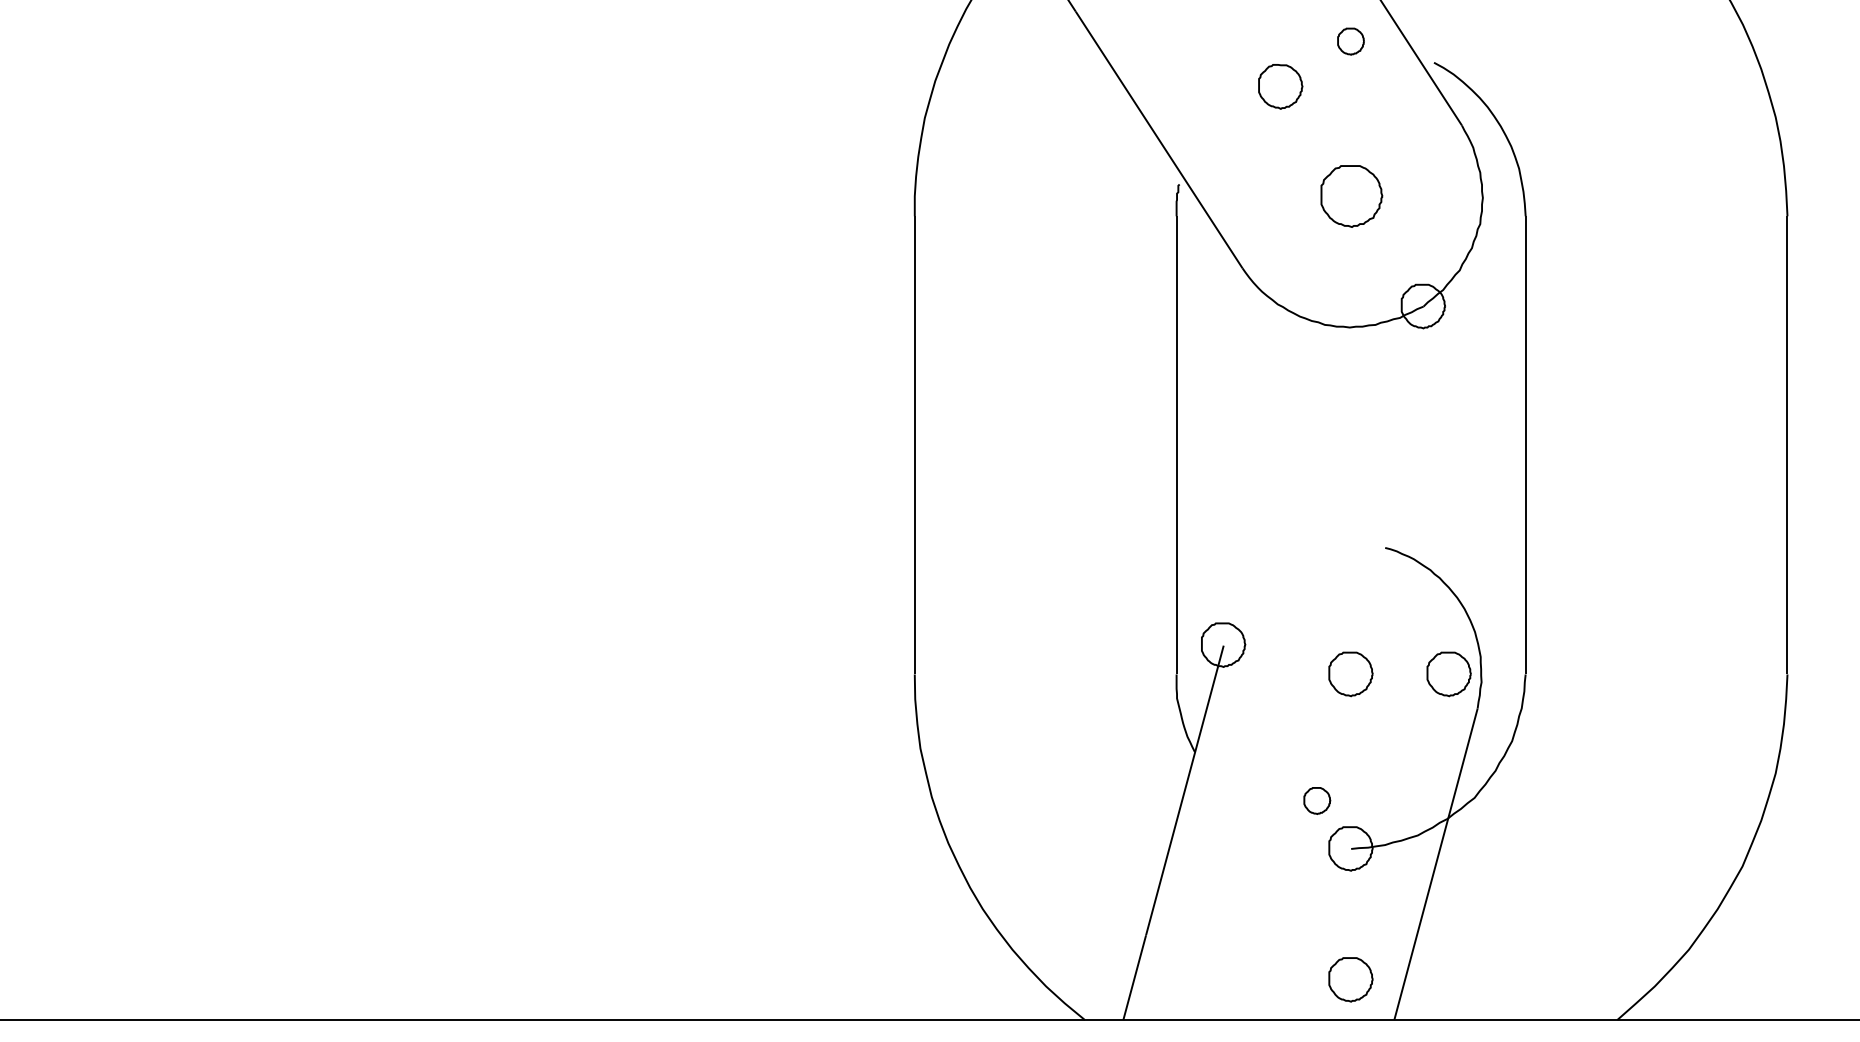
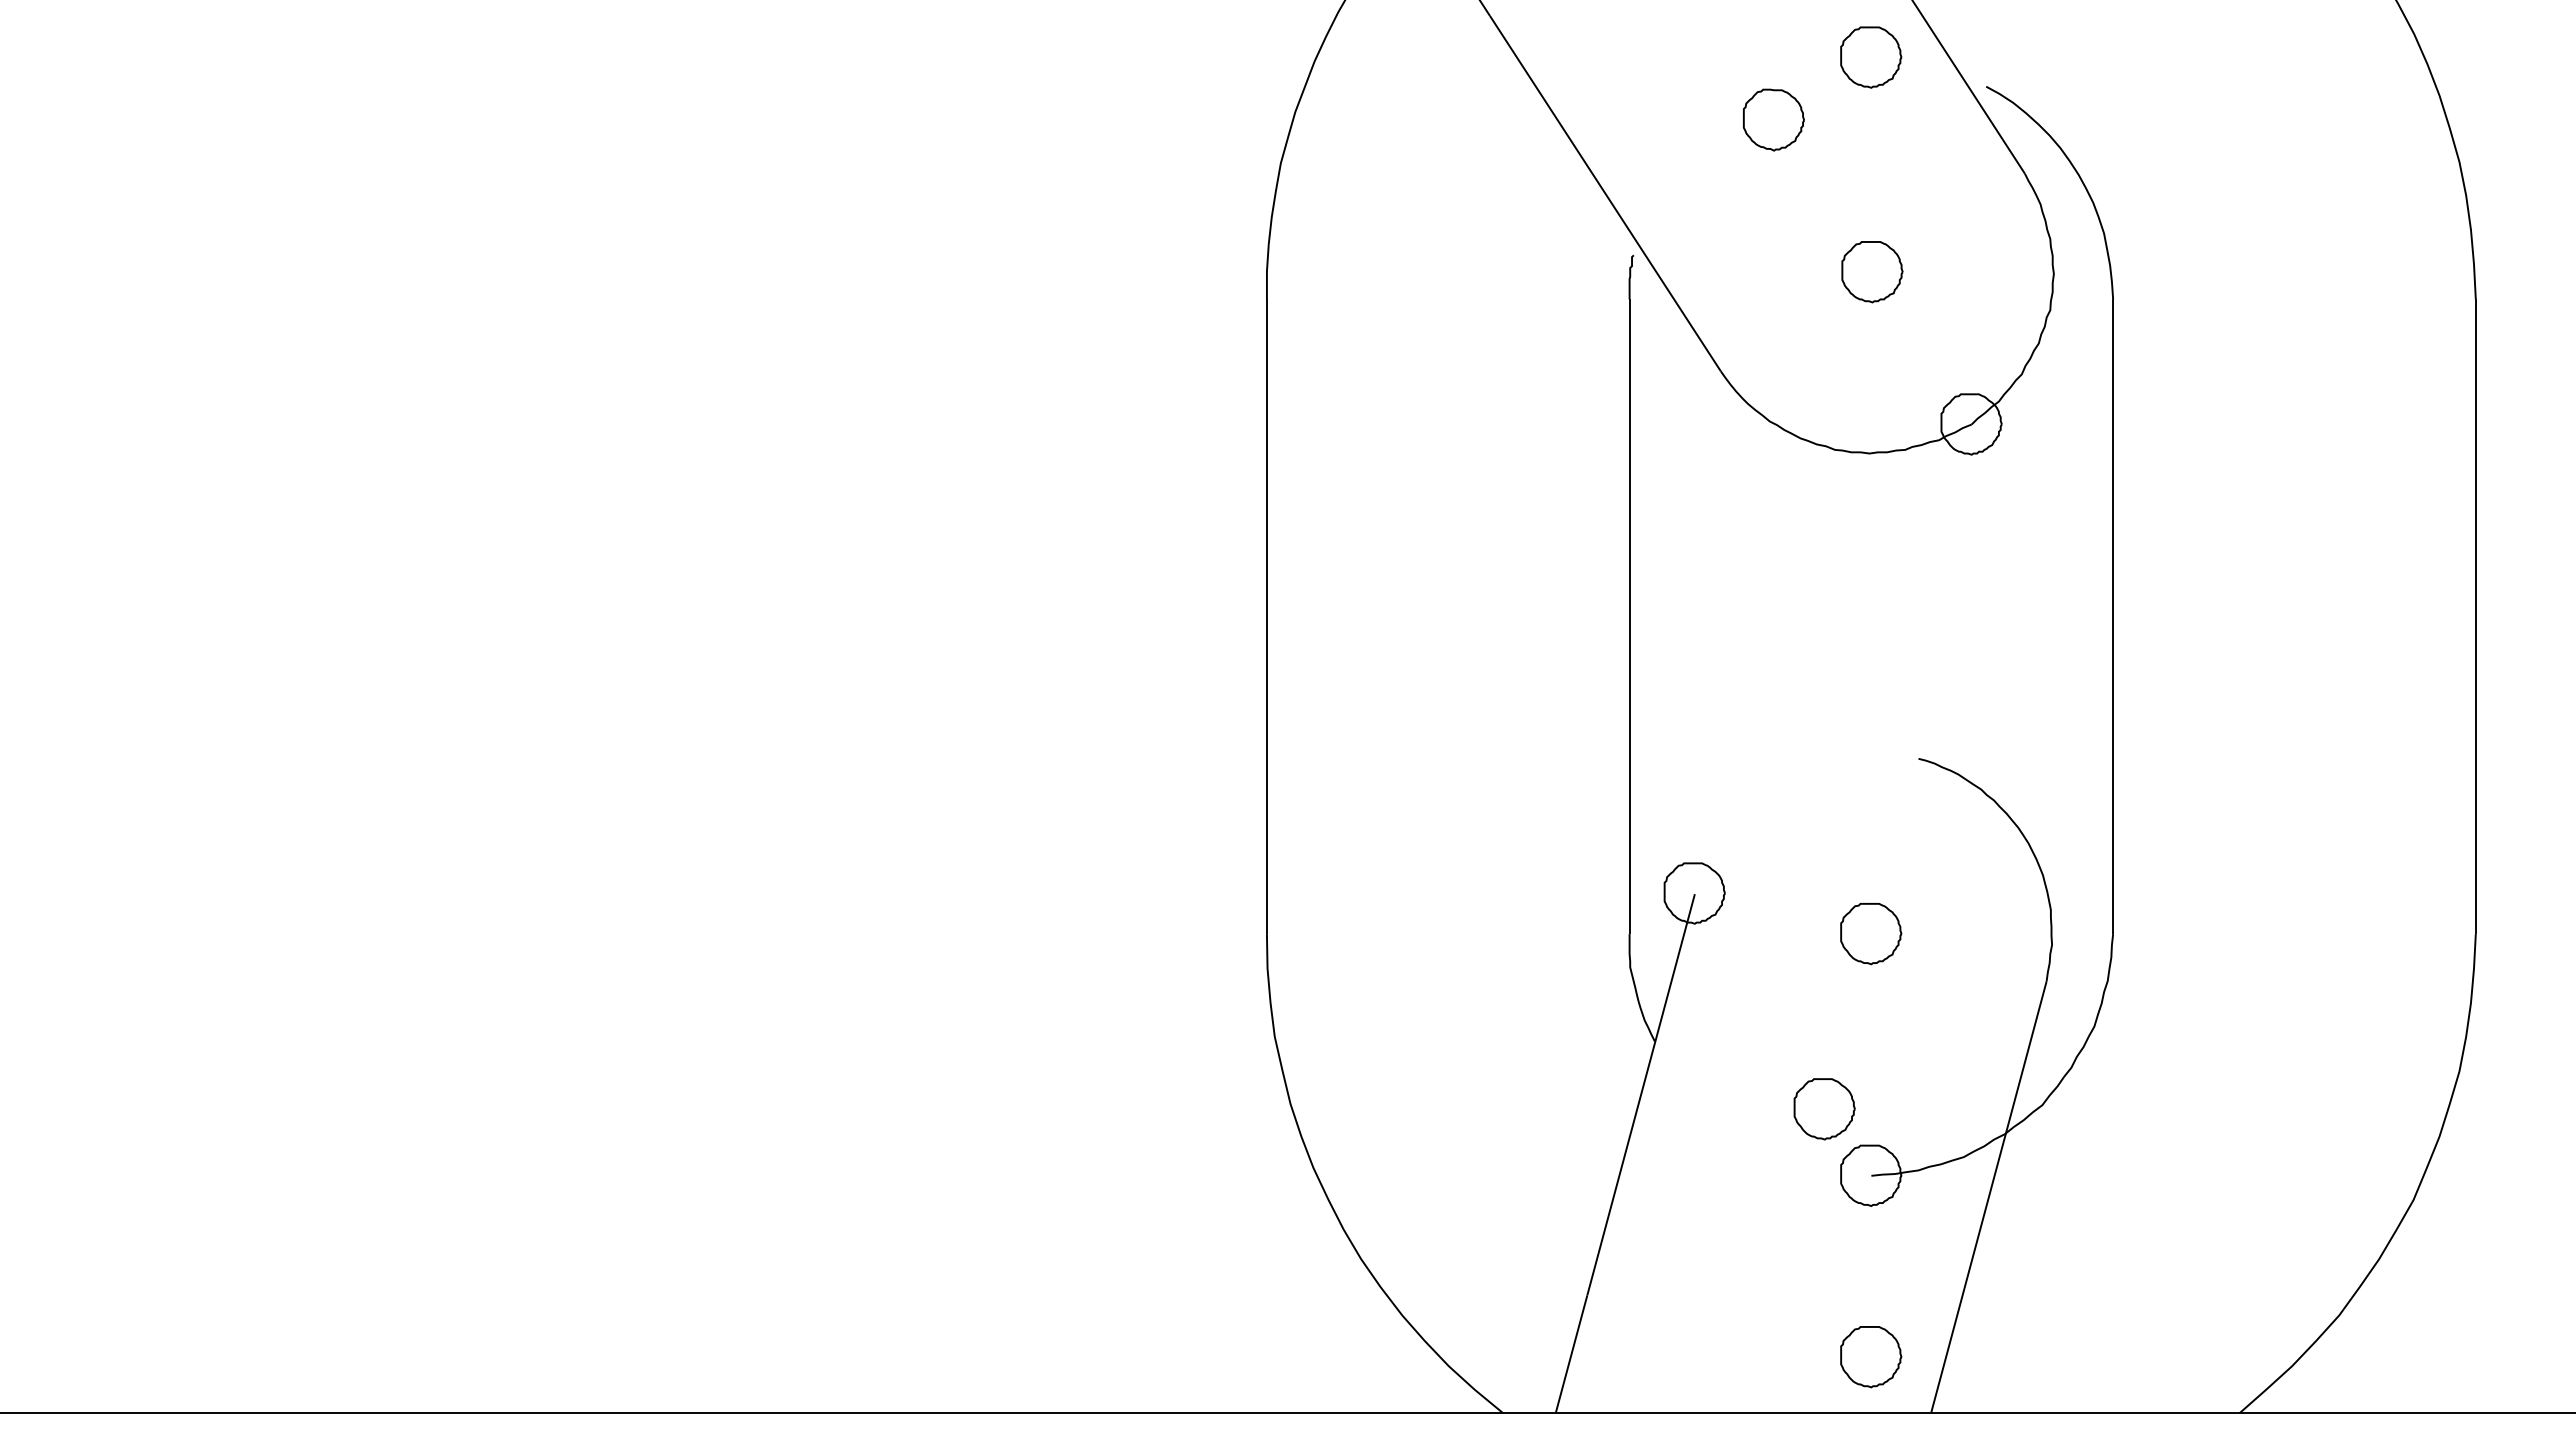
part: (1351, 41) -> (1871, 57), size x1.67
part: (1351, 196) -> (1872, 272), size x0.71
part: (1449, 674) -> (2007, 934), removed
part: (1317, 801) -> (1824, 1109), size x1.67

